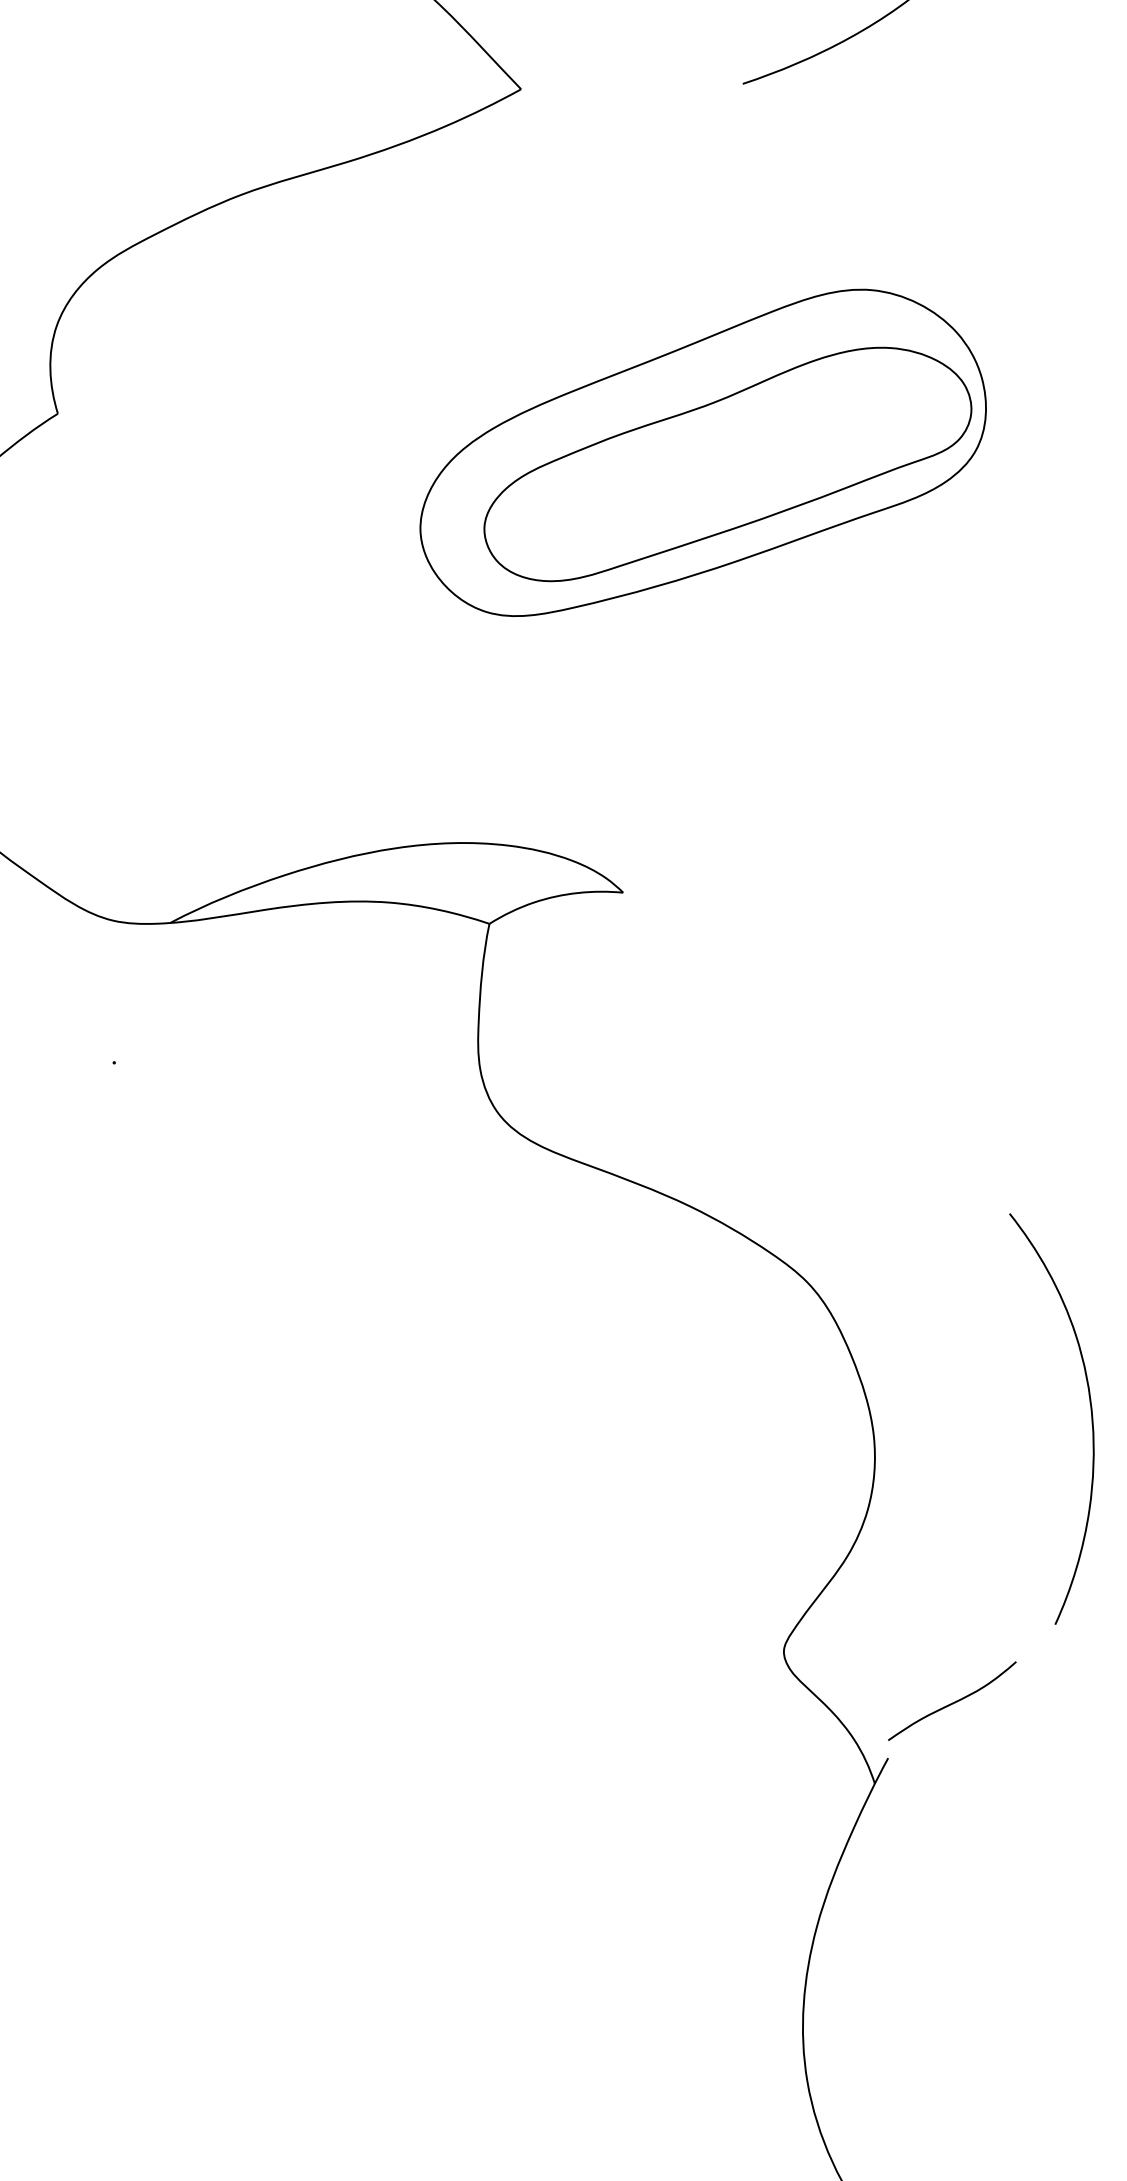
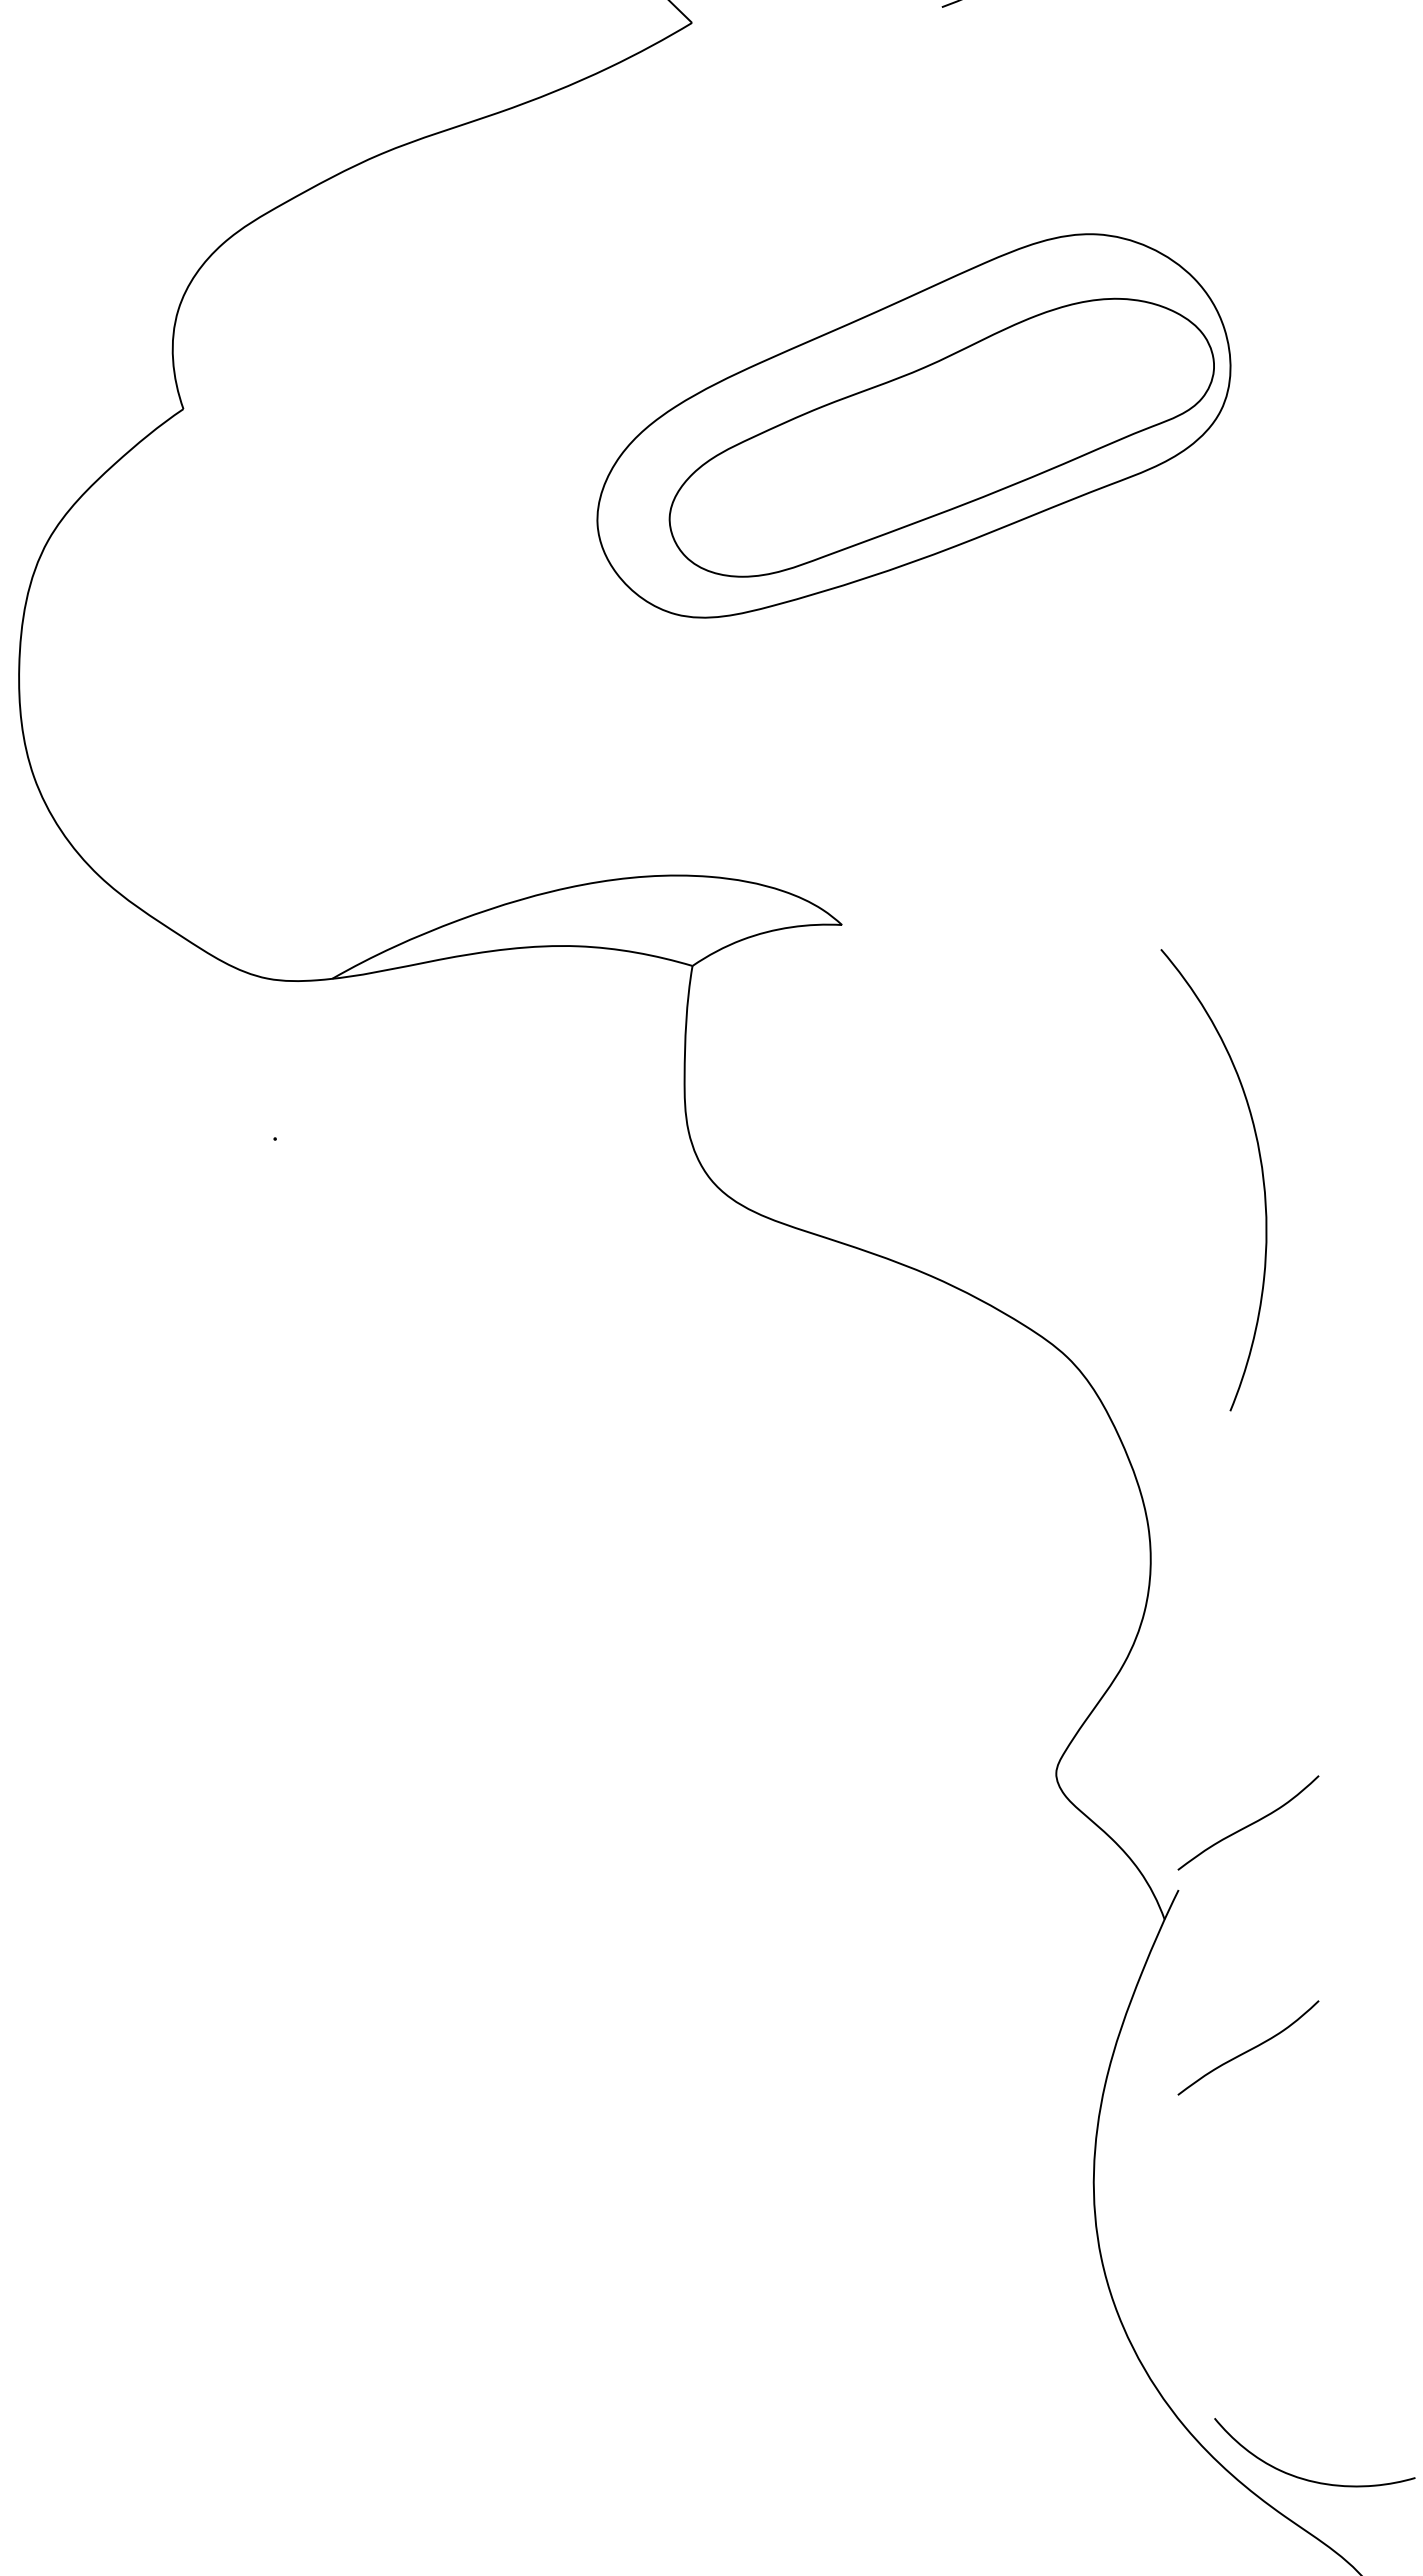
curve: (1090, 1415) -> (1261, 1173), moved
curve: (944, 1901) -> (1248, 2049), added

